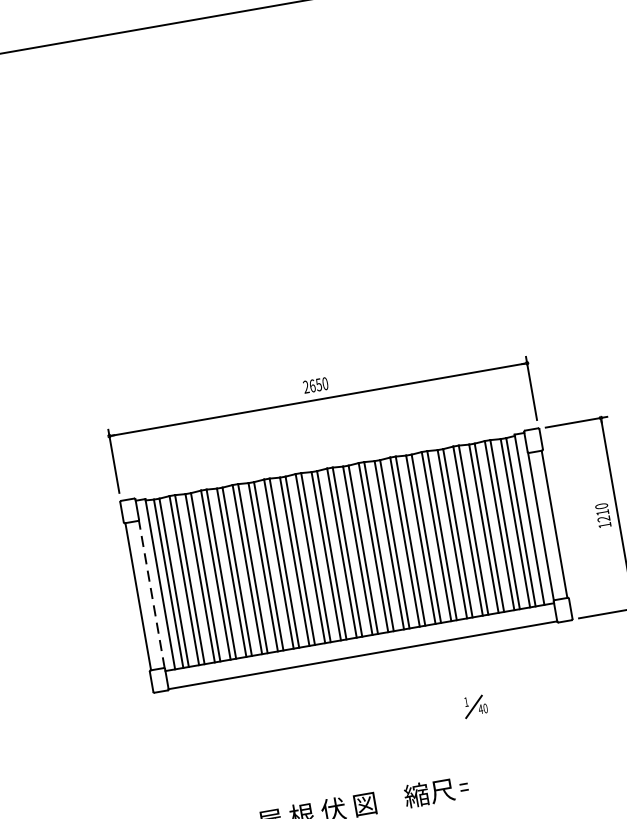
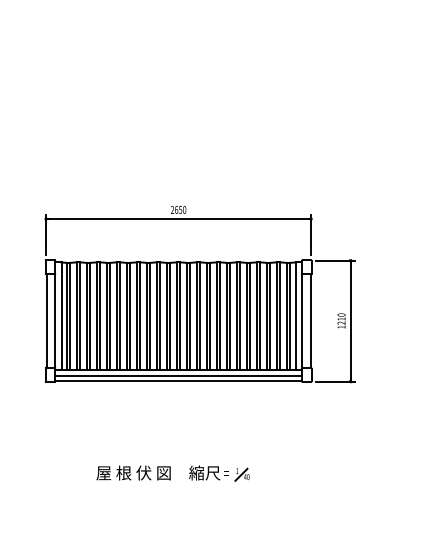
line: (152, 593) -> (55, 320), dashed -> solid
line: (361, 647) -> (178, 376), added
part: (474, 706) -> (241, 474), moved

